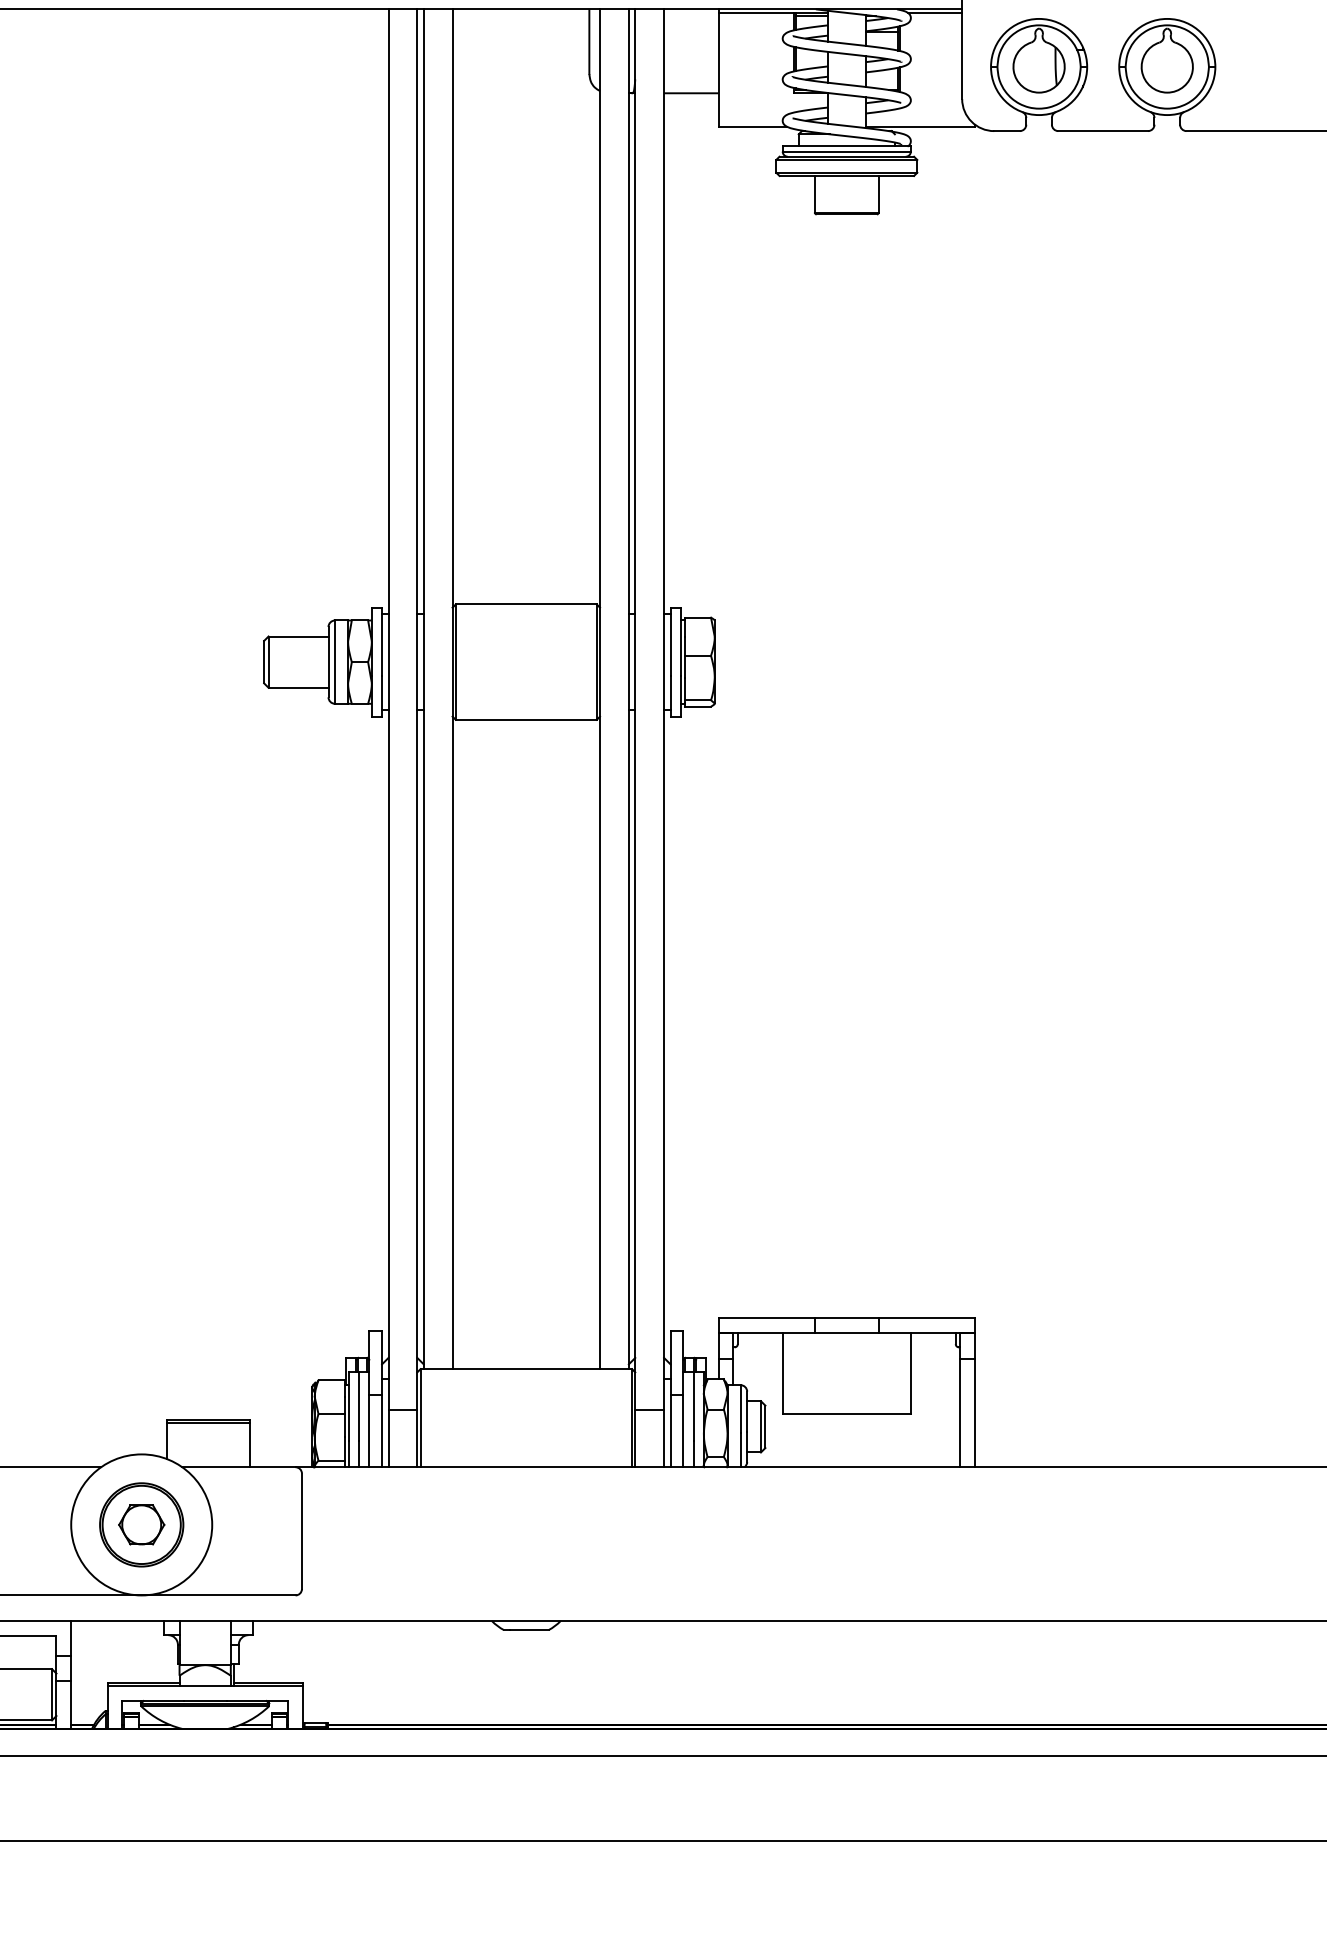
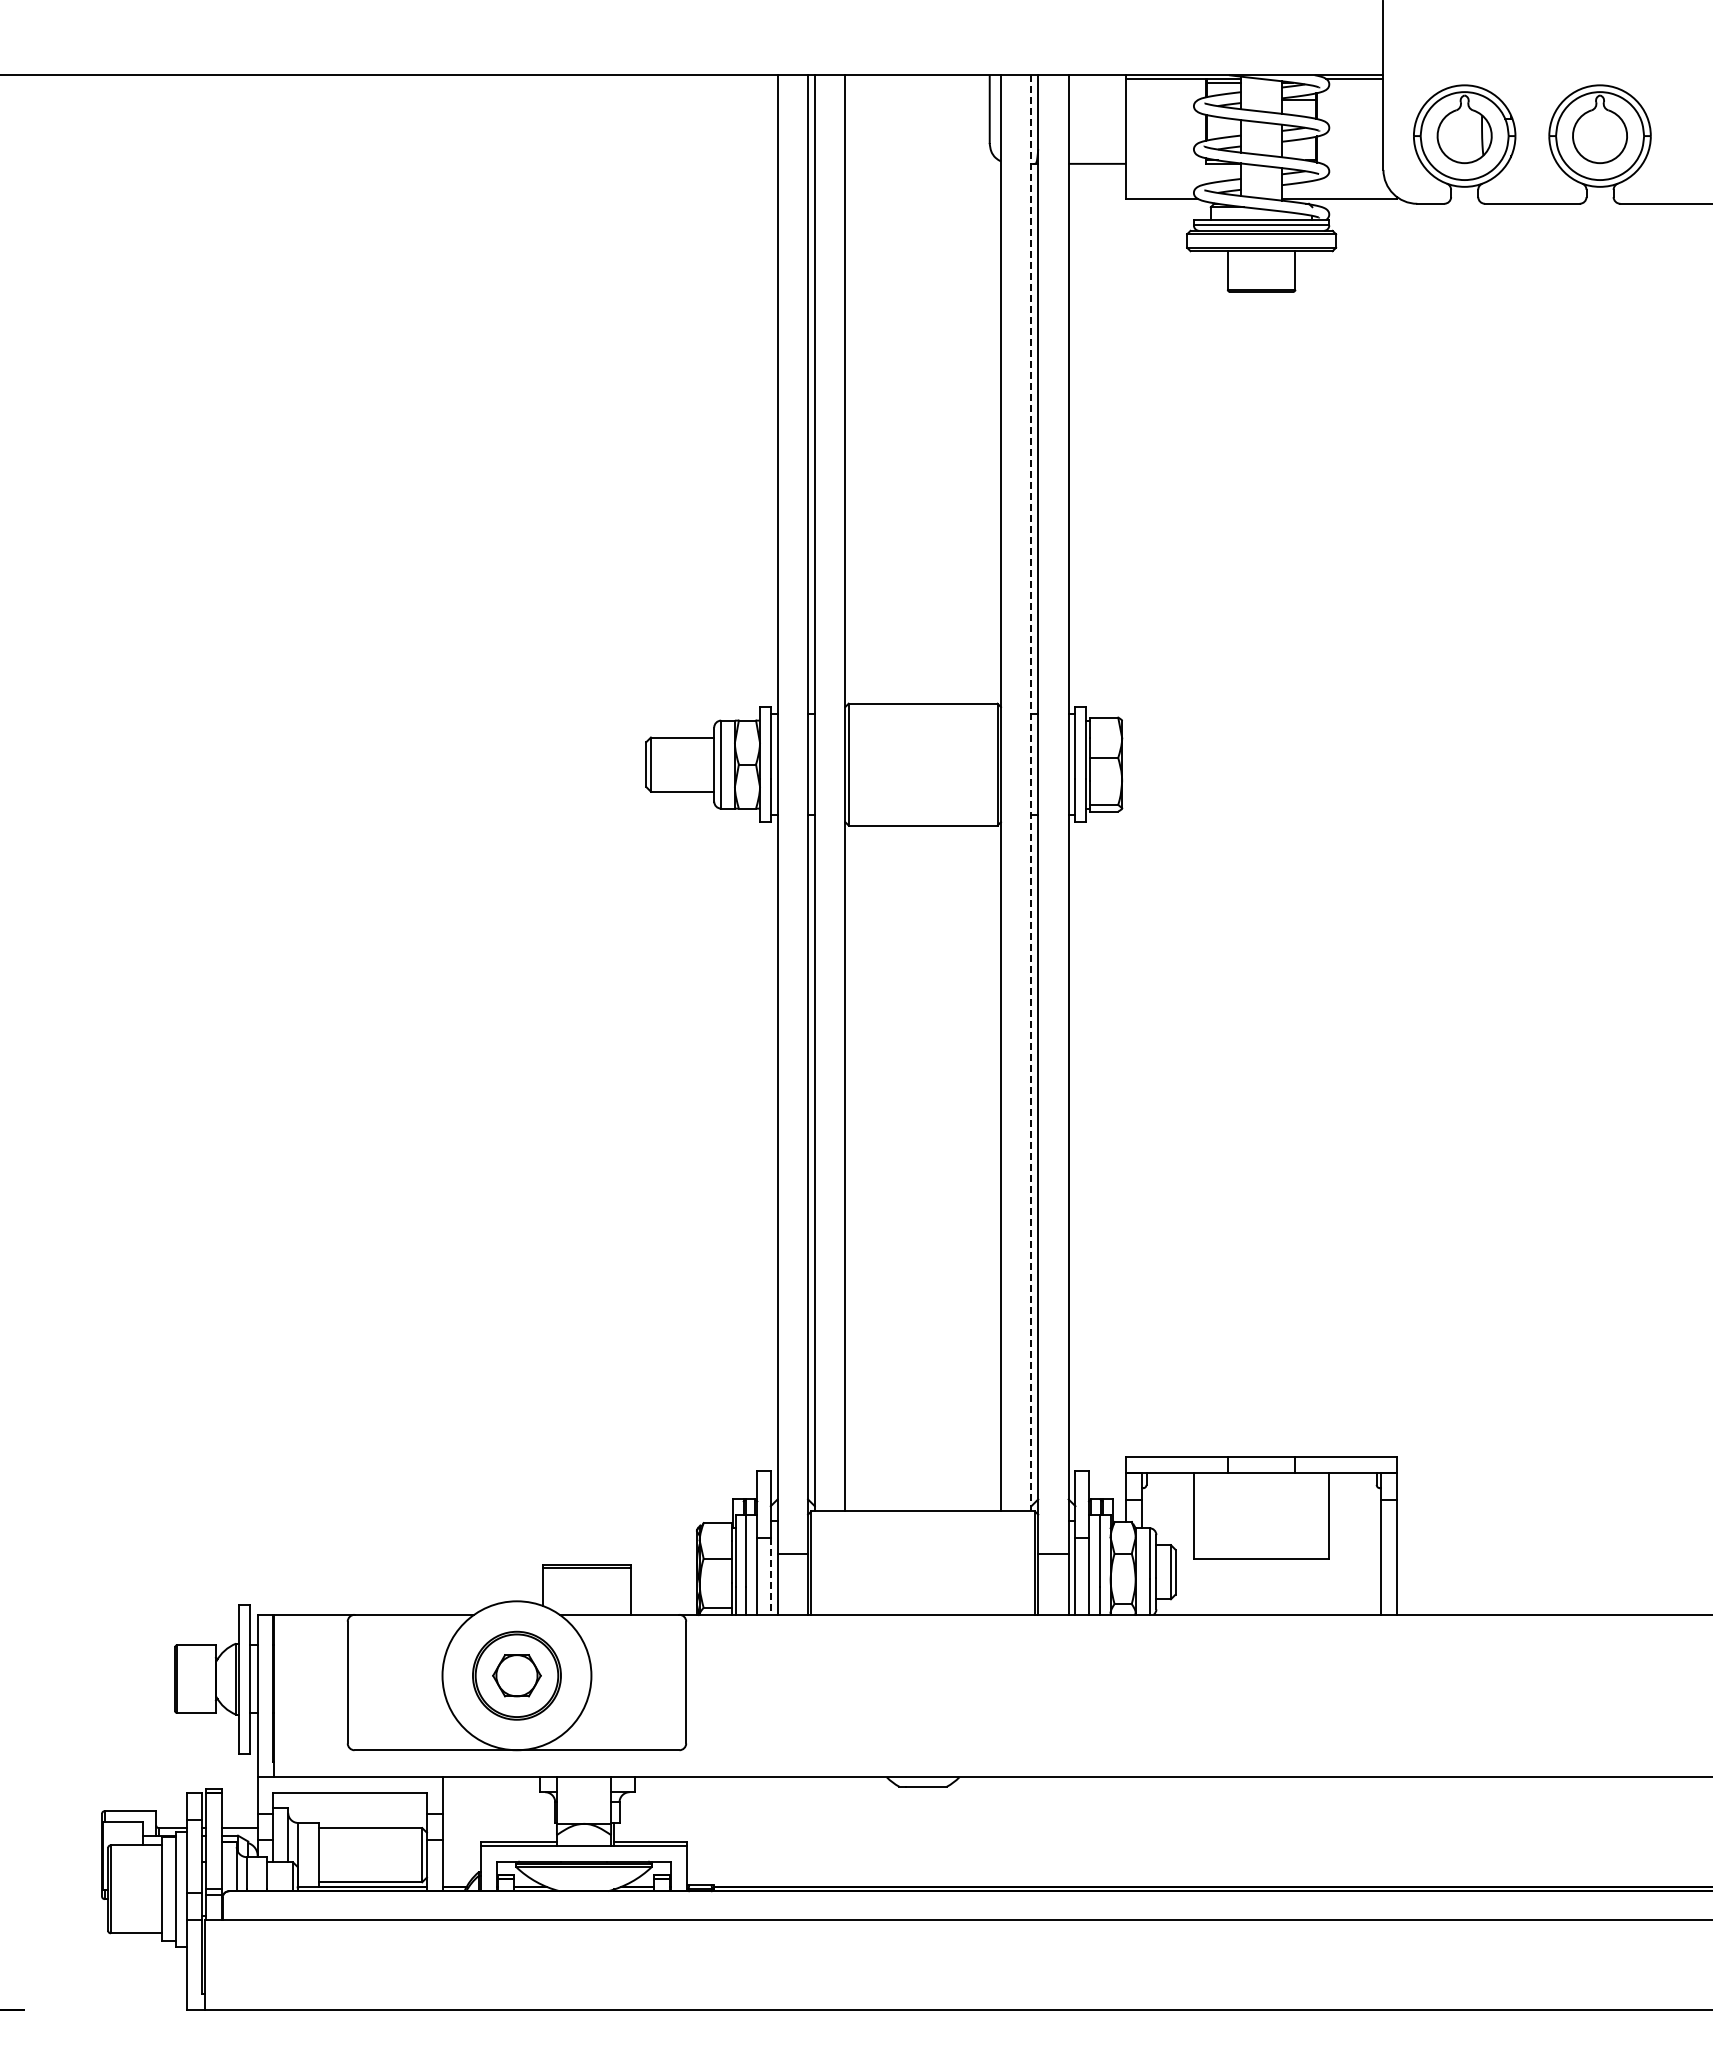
line: (628, 689) -> (1031, 793), solid -> dashed
line: (381, 1431) -> (770, 1577), solid -> dashed

